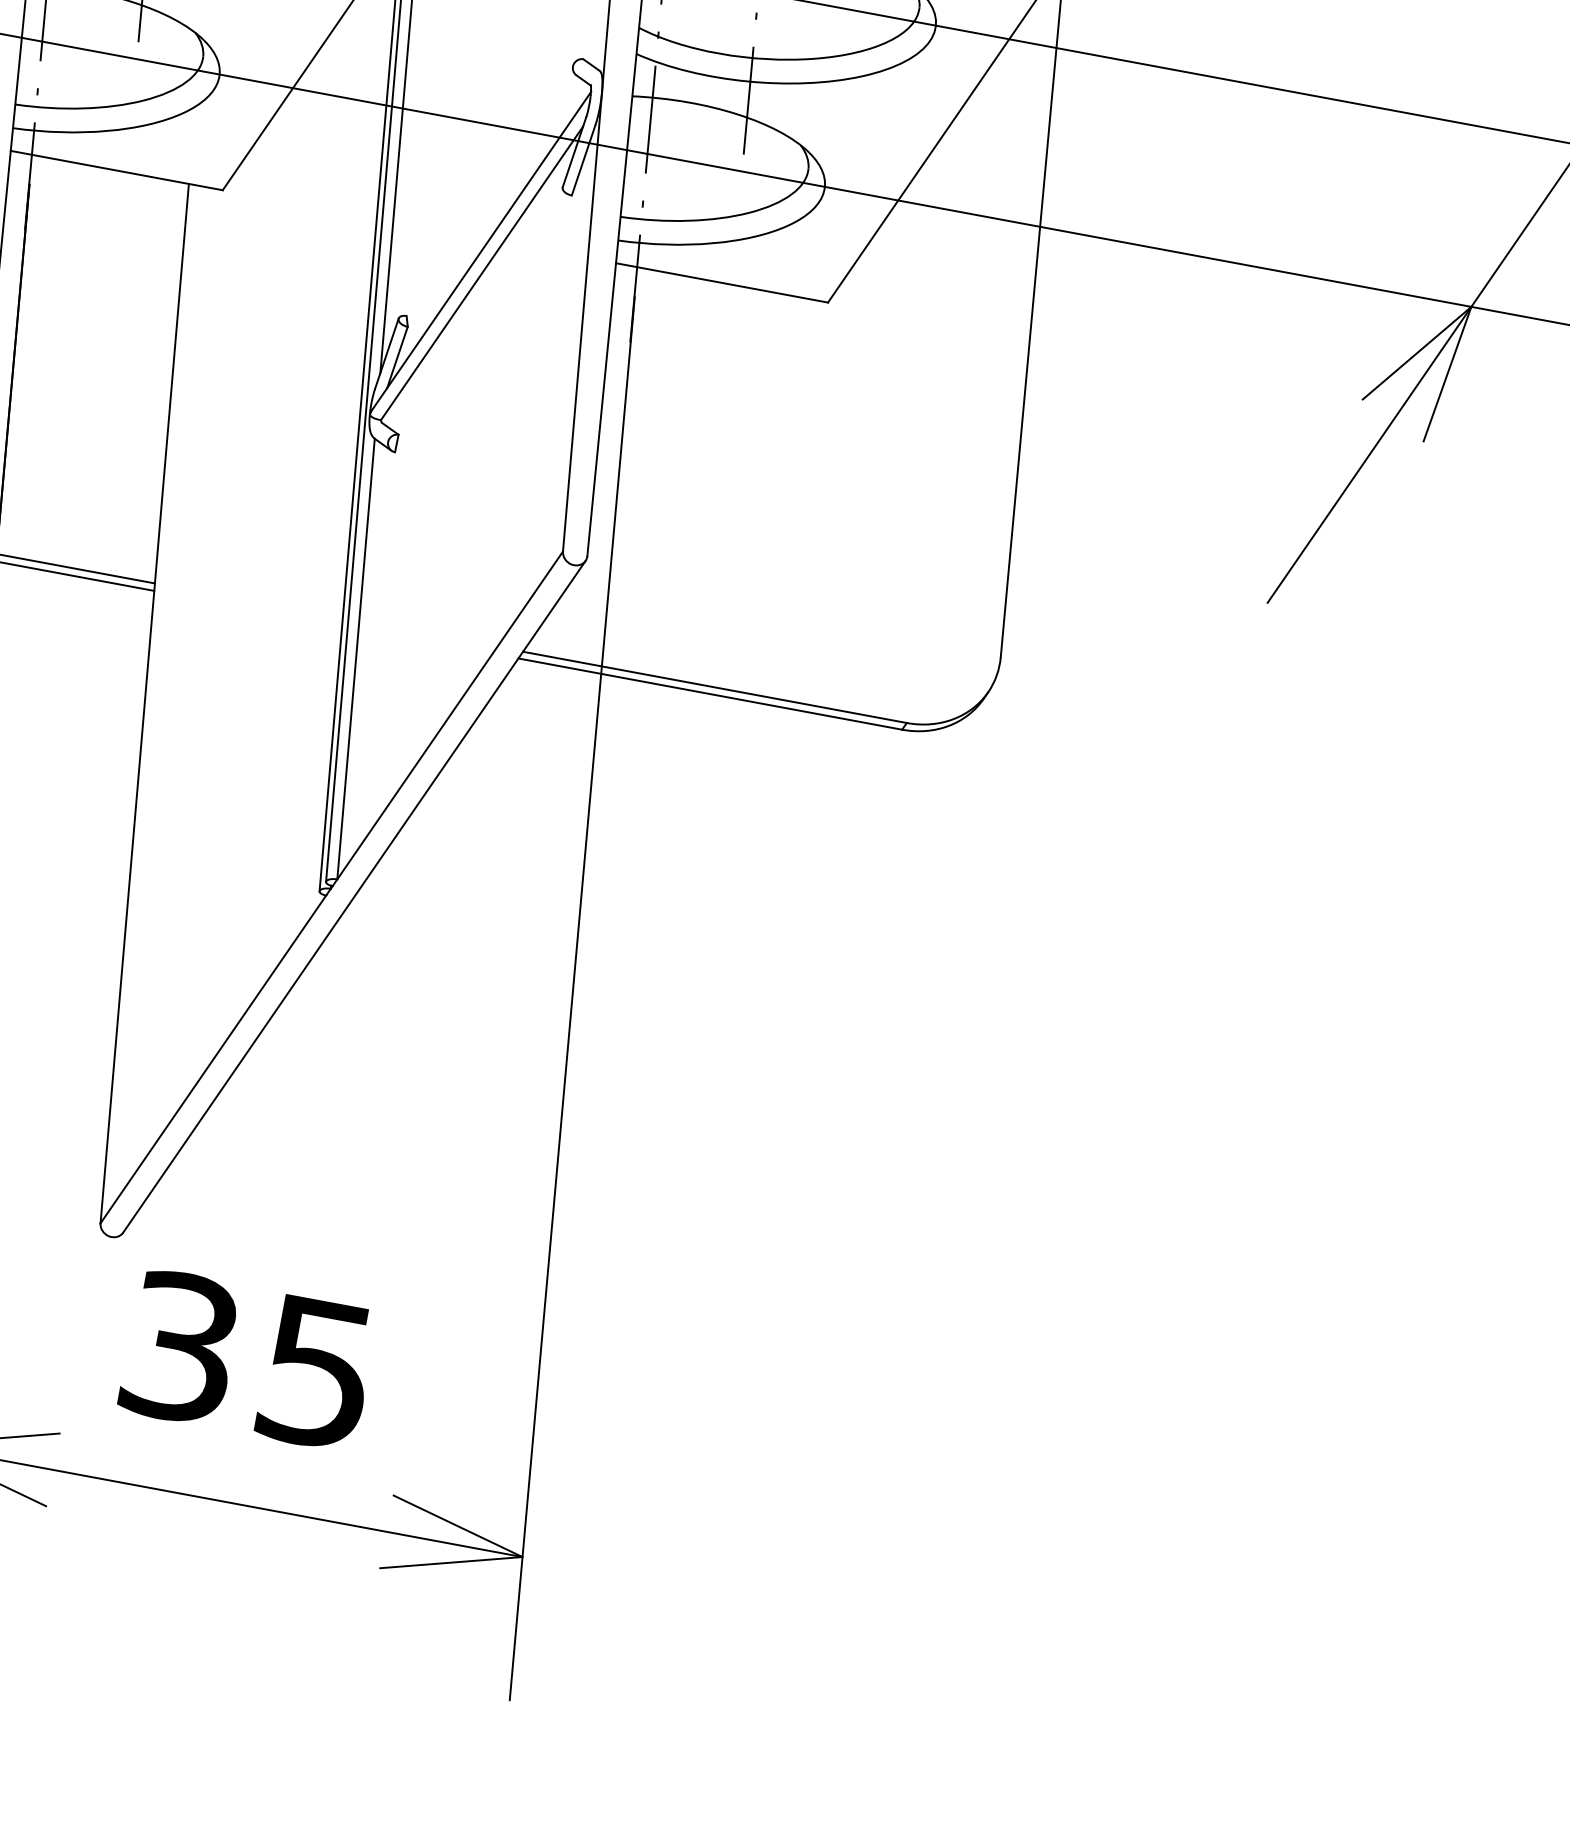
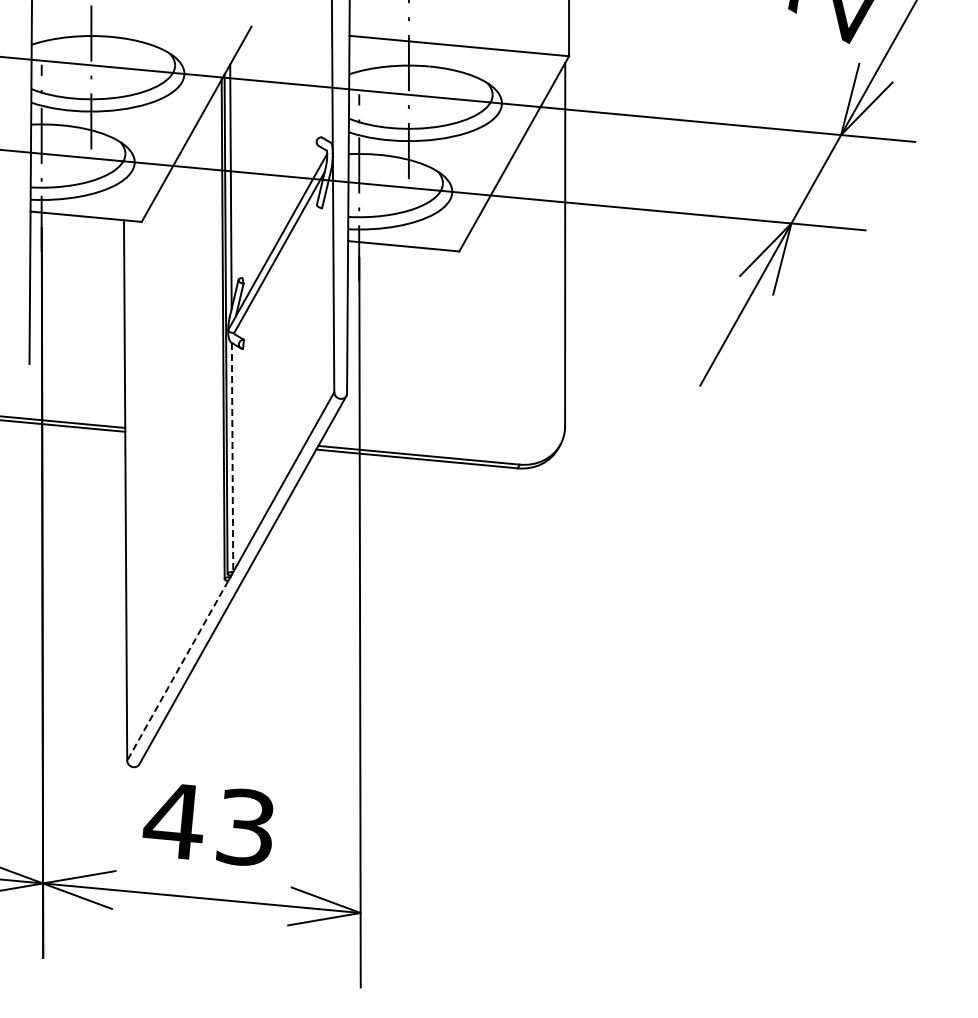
line: (355, 658) -> (232, 457), solid -> dashed
line: (212, 1060) -> (177, 671), solid -> dashed
text: (243, 1358) -> (207, 823), 35 -> 43

